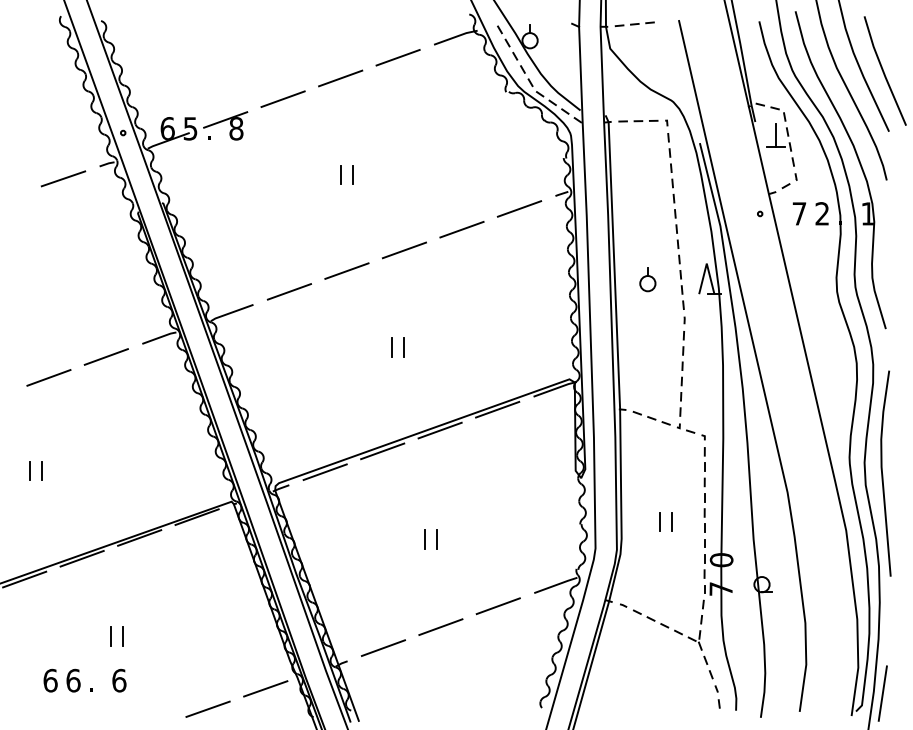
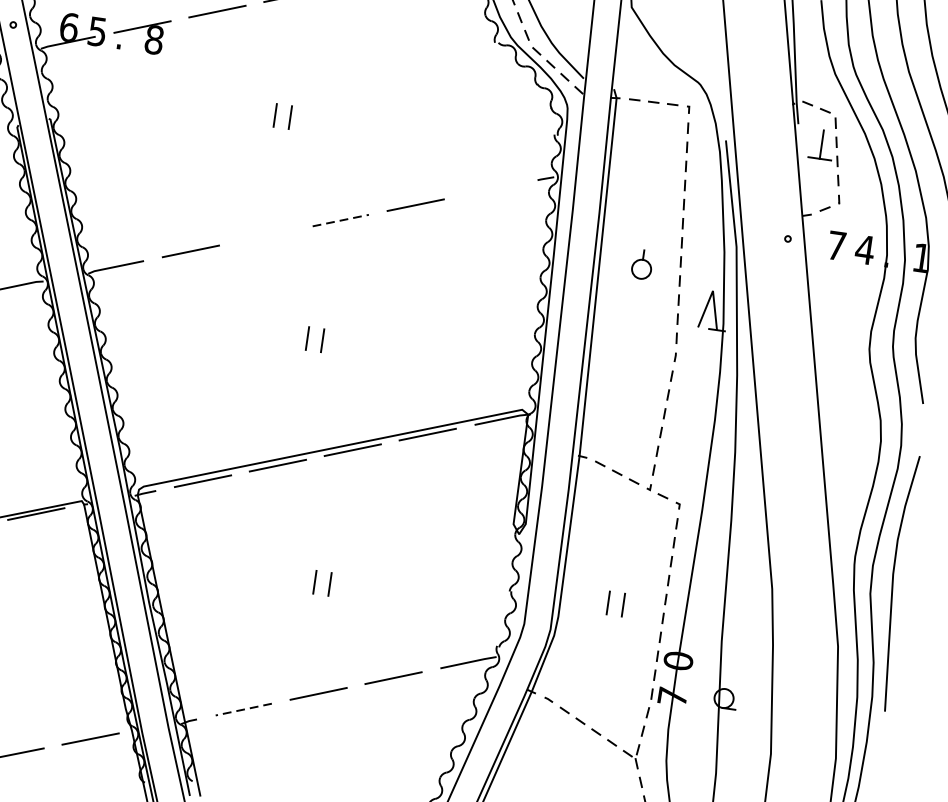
line: (519, 208) -> (490, 189), removed
text: (821, 213) -> (864, 249), 2 -> 4
line: (404, 250) -> (340, 220), solid -> dashed
line: (346, 270) -> (265, 235), removed
part: (647, 279) -> (641, 264), moved
line: (383, 648) -> (243, 710), solid -> dashed

